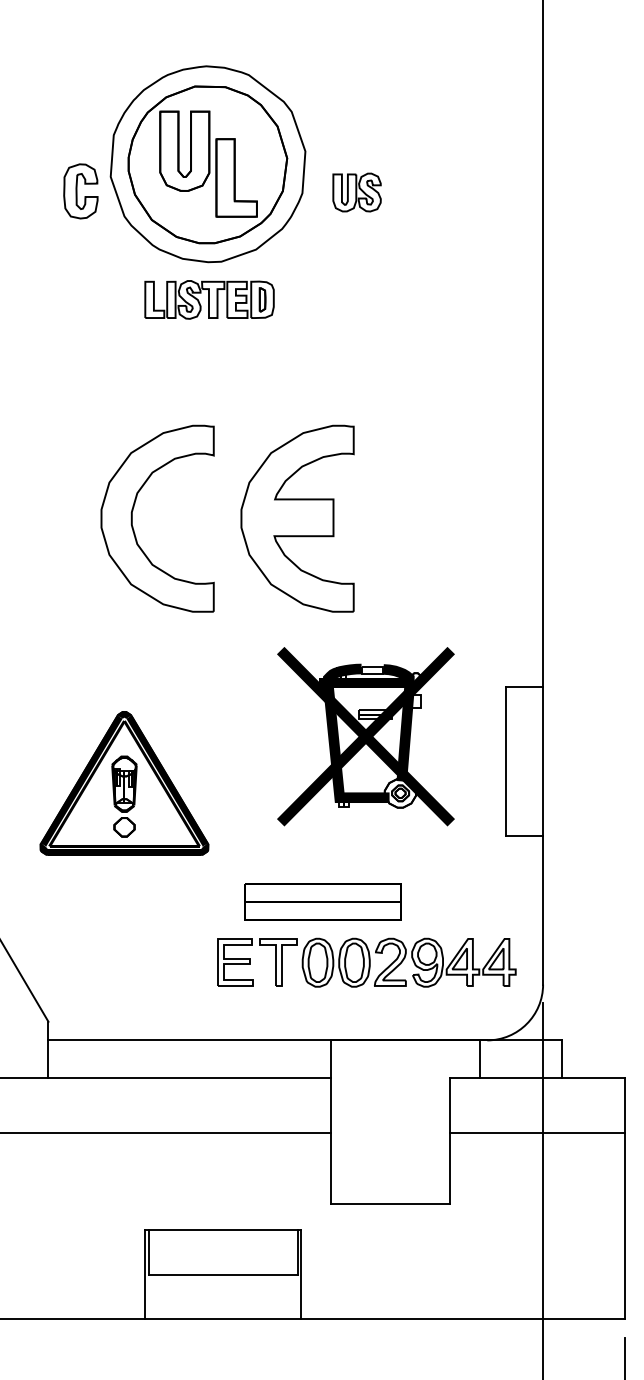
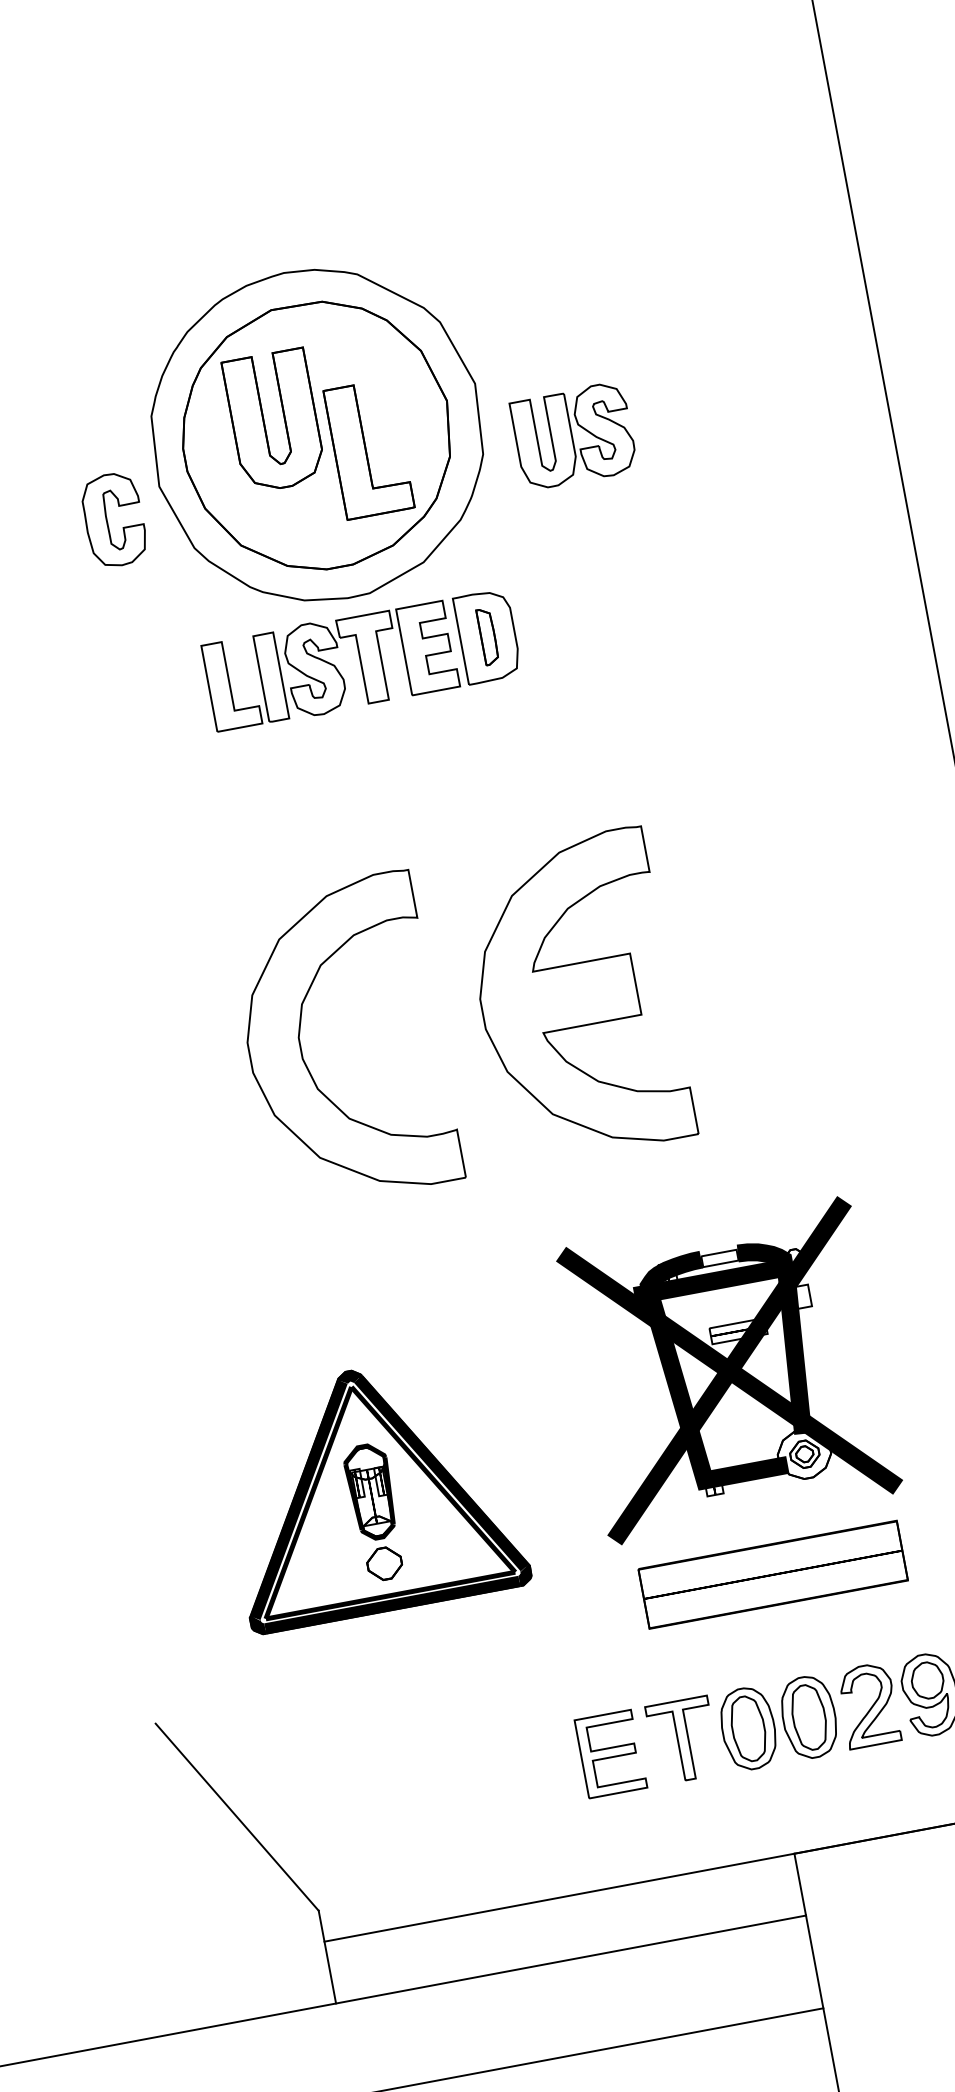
part: (356, 192) -> (572, 436), size x1.43
part: (209, 299) -> (361, 659), size x1.43
part: (365, 736) -> (728, 1370), moved
part: (322, 901) -> (772, 1574), moved

